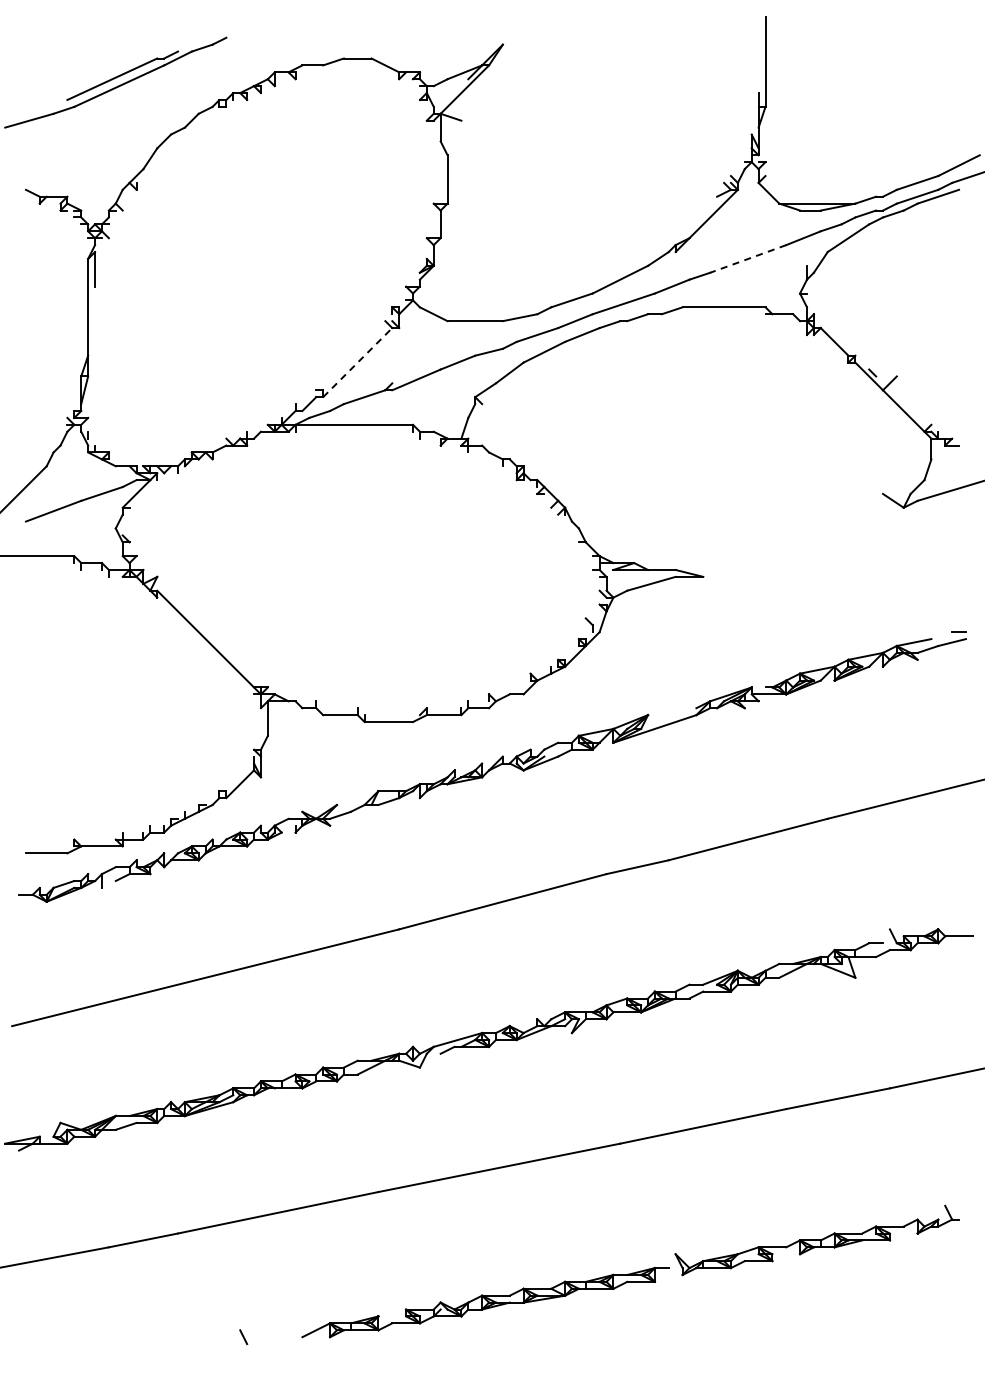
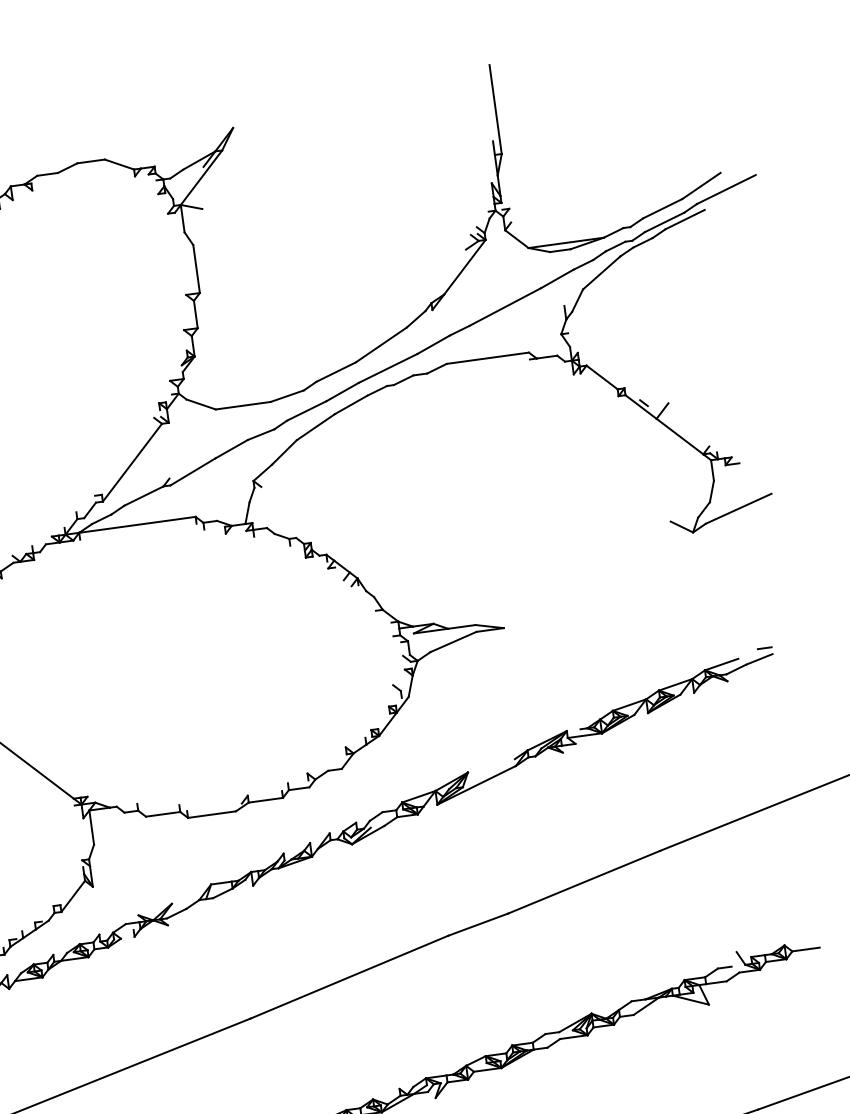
line: (747, 259) -> (504, 307), dashed -> solid
line: (357, 362) -> (132, 462), dashed -> solid

